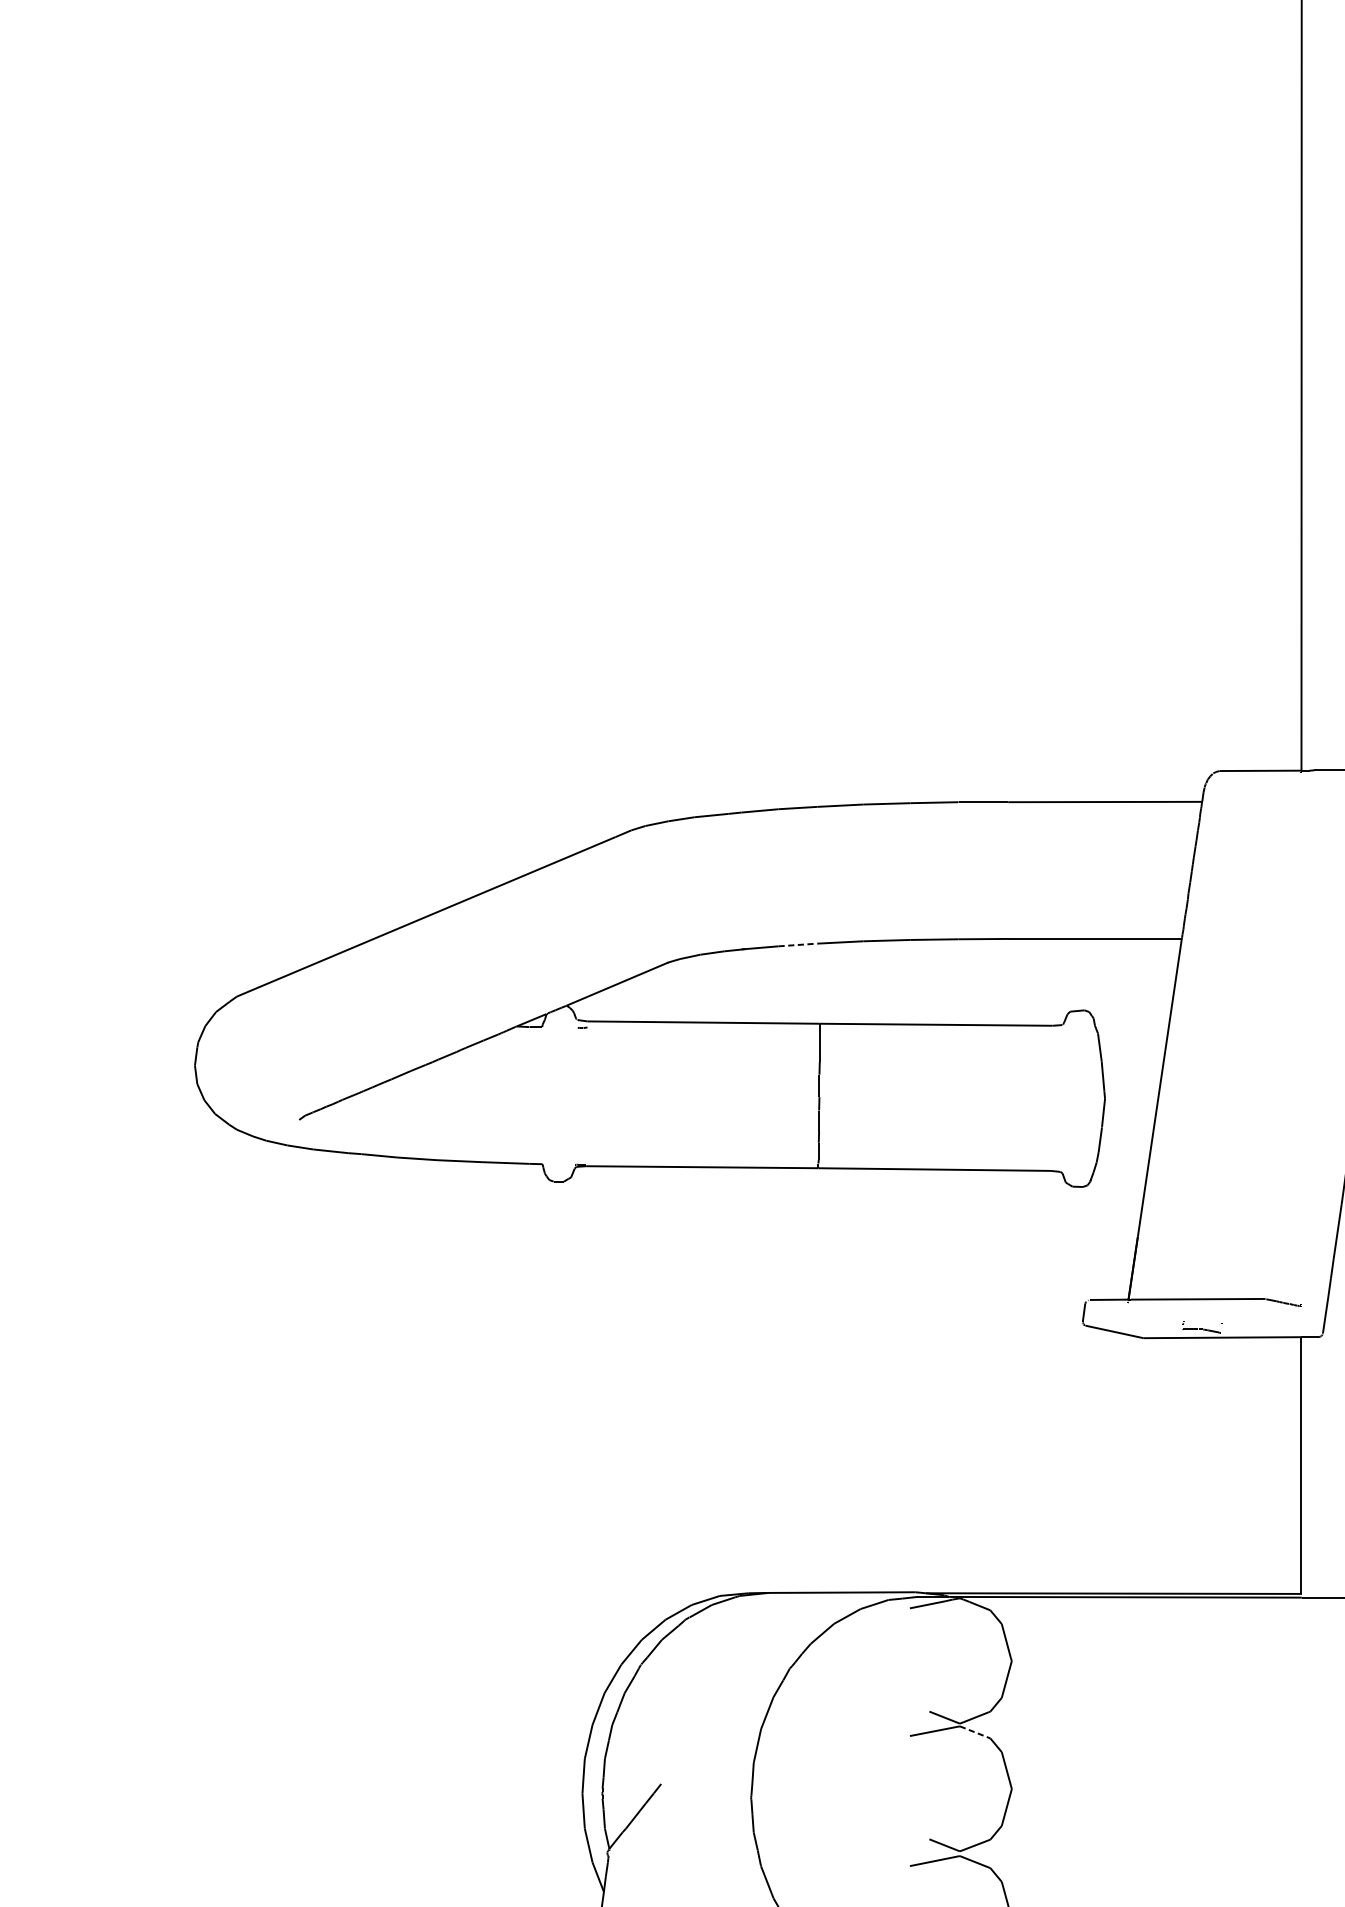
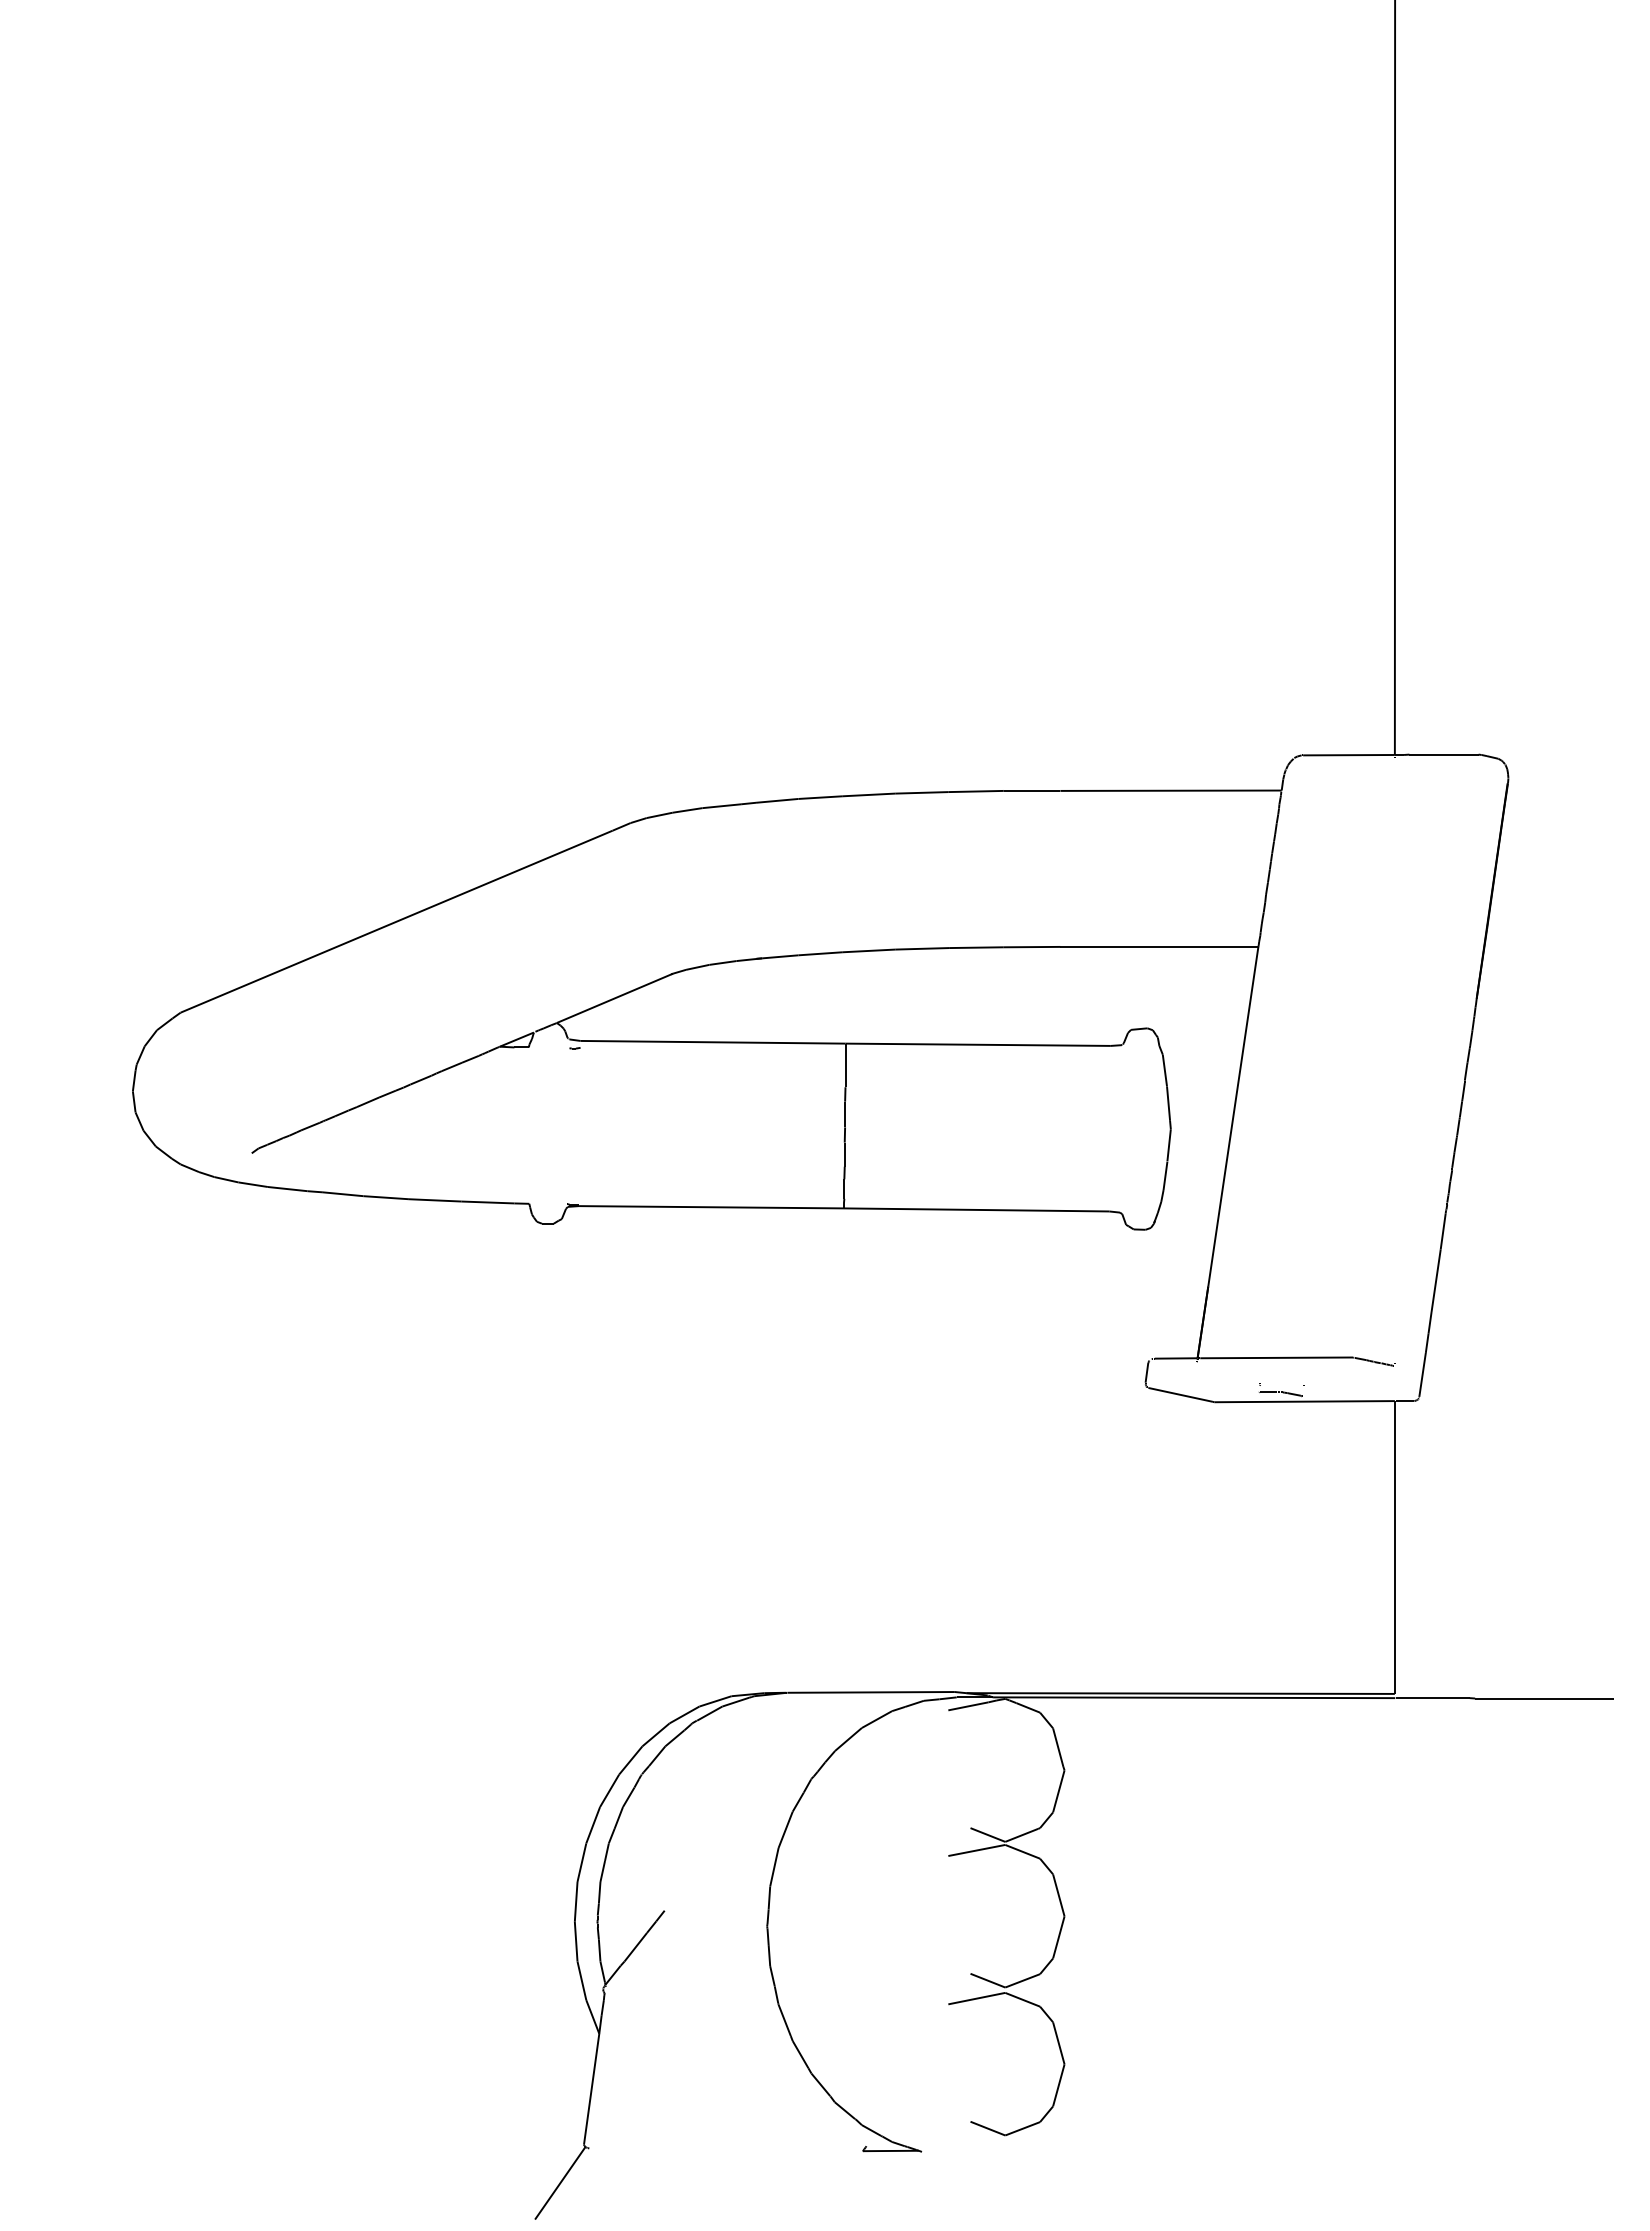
line: (798, 944) -> (821, 953), dashed -> solid
line: (974, 1732) -> (1022, 1851), dashed -> solid

